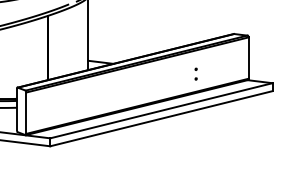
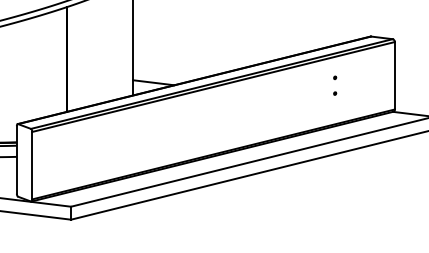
part: (195, 73) -> (334, 84), moved

